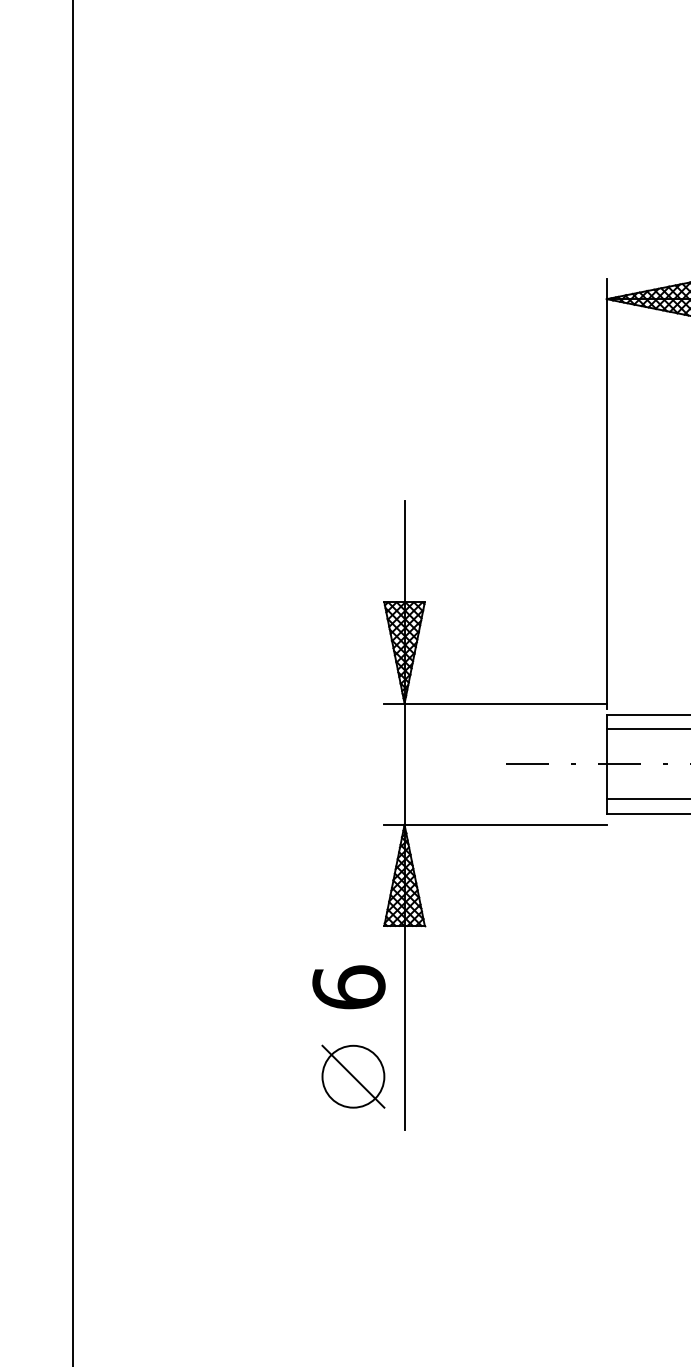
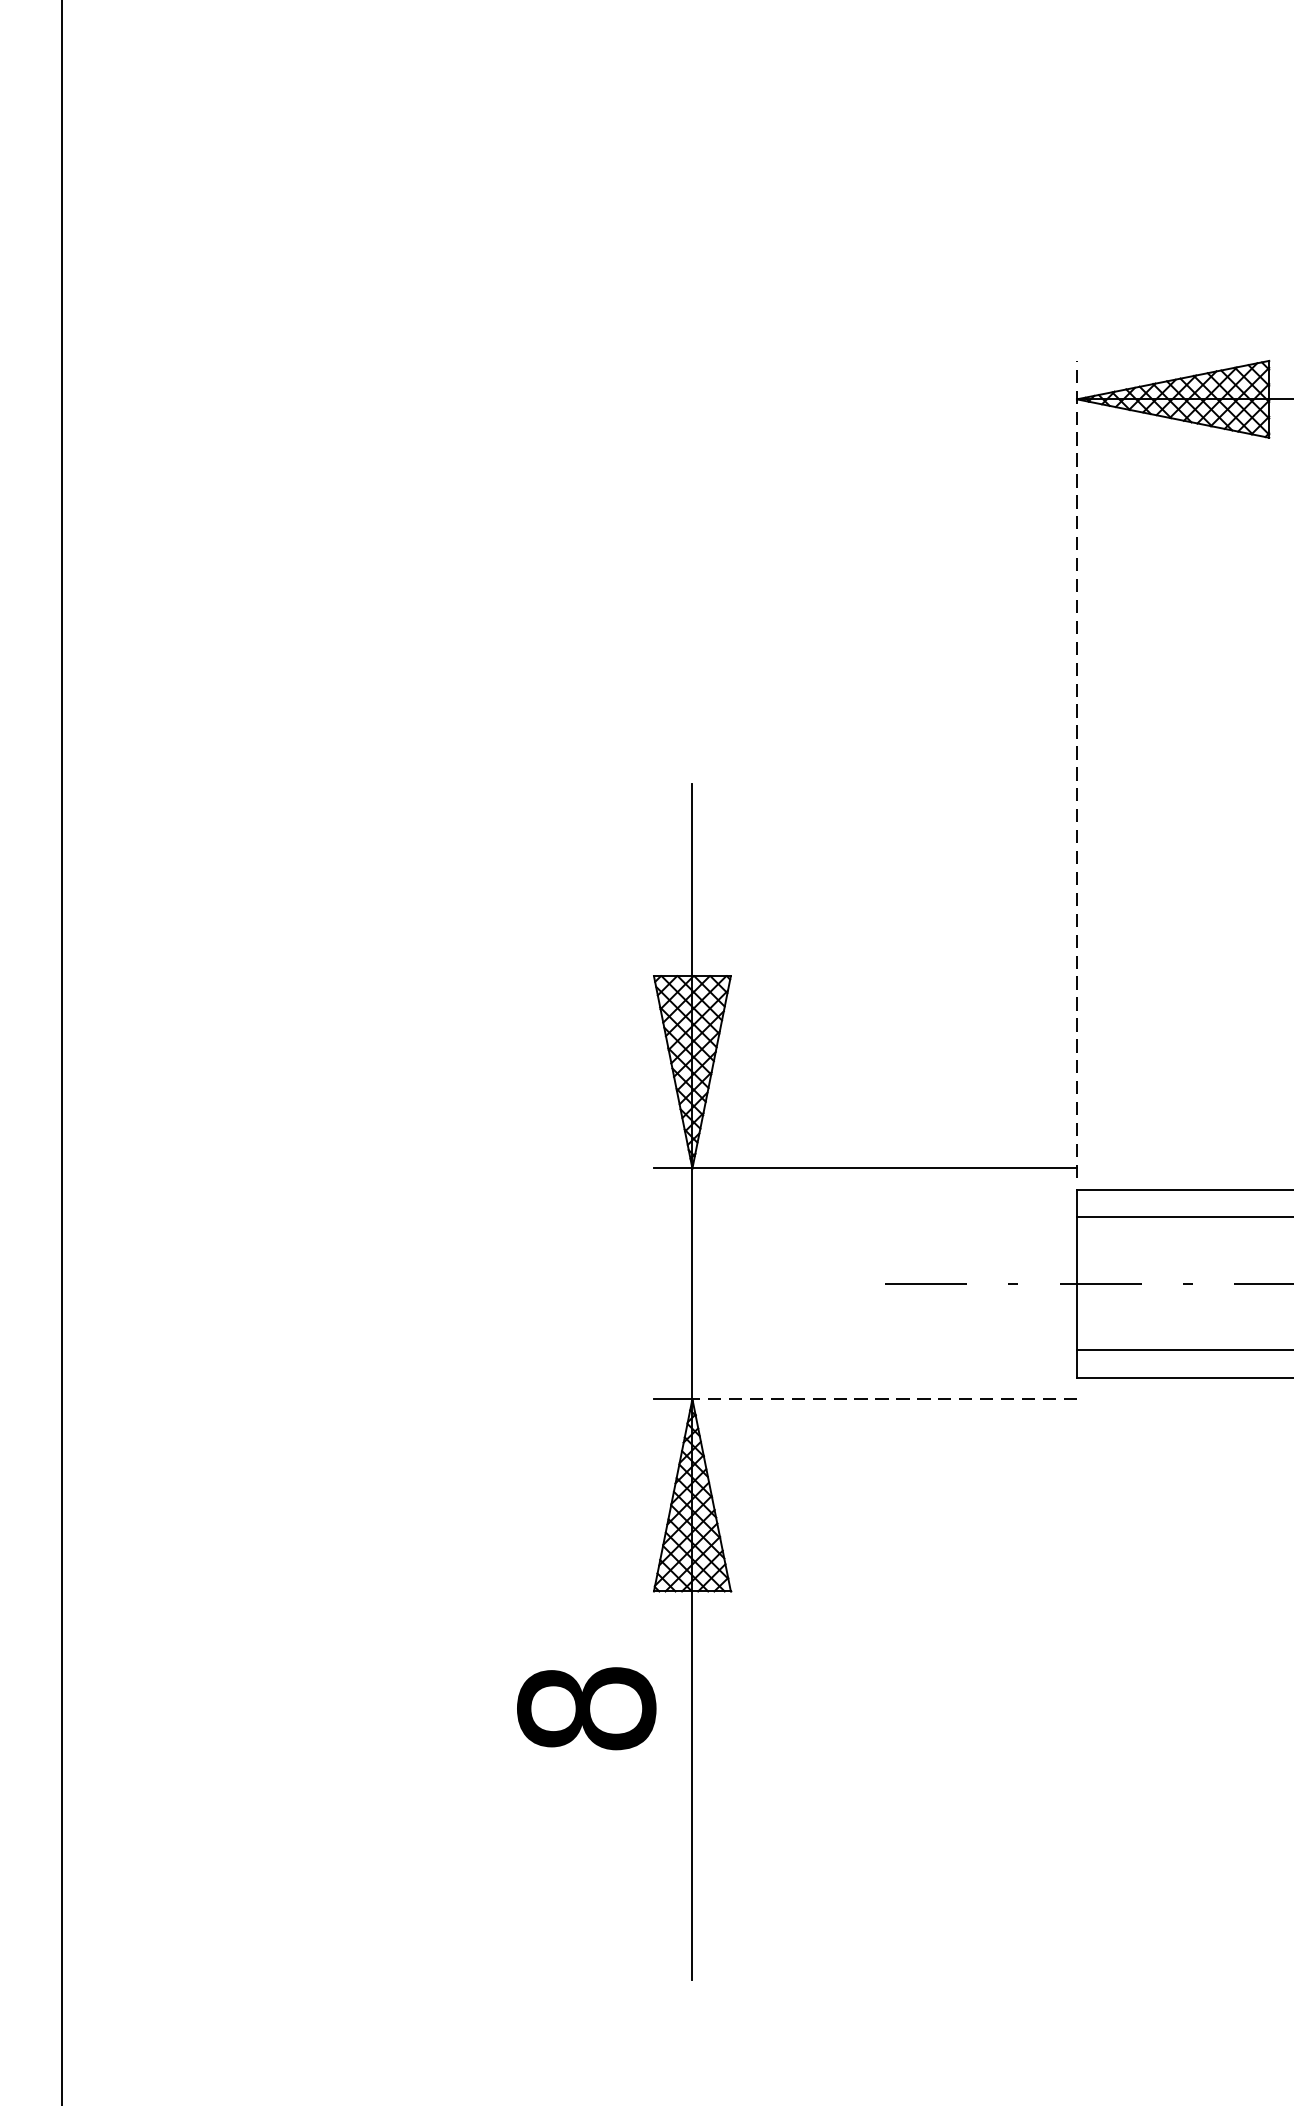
line: (606, 493) -> (1076, 768), solid -> dashed
line: (505, 824) -> (884, 1398), solid -> dashed
text: (348, 987) -> (585, 1708), 6 -> 8
part: (353, 1076) -> (595, 1877), removed

